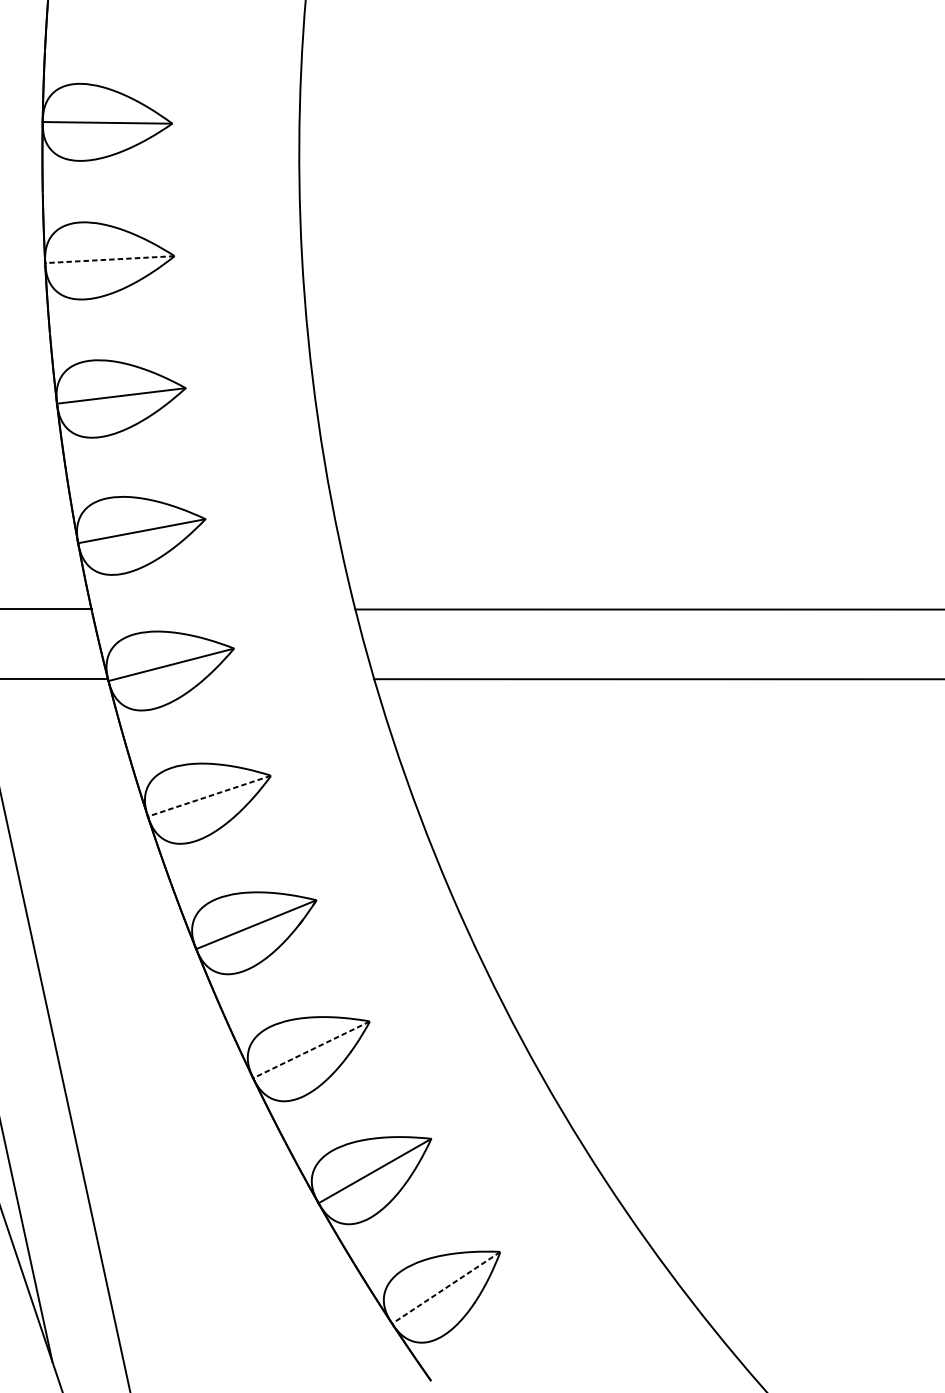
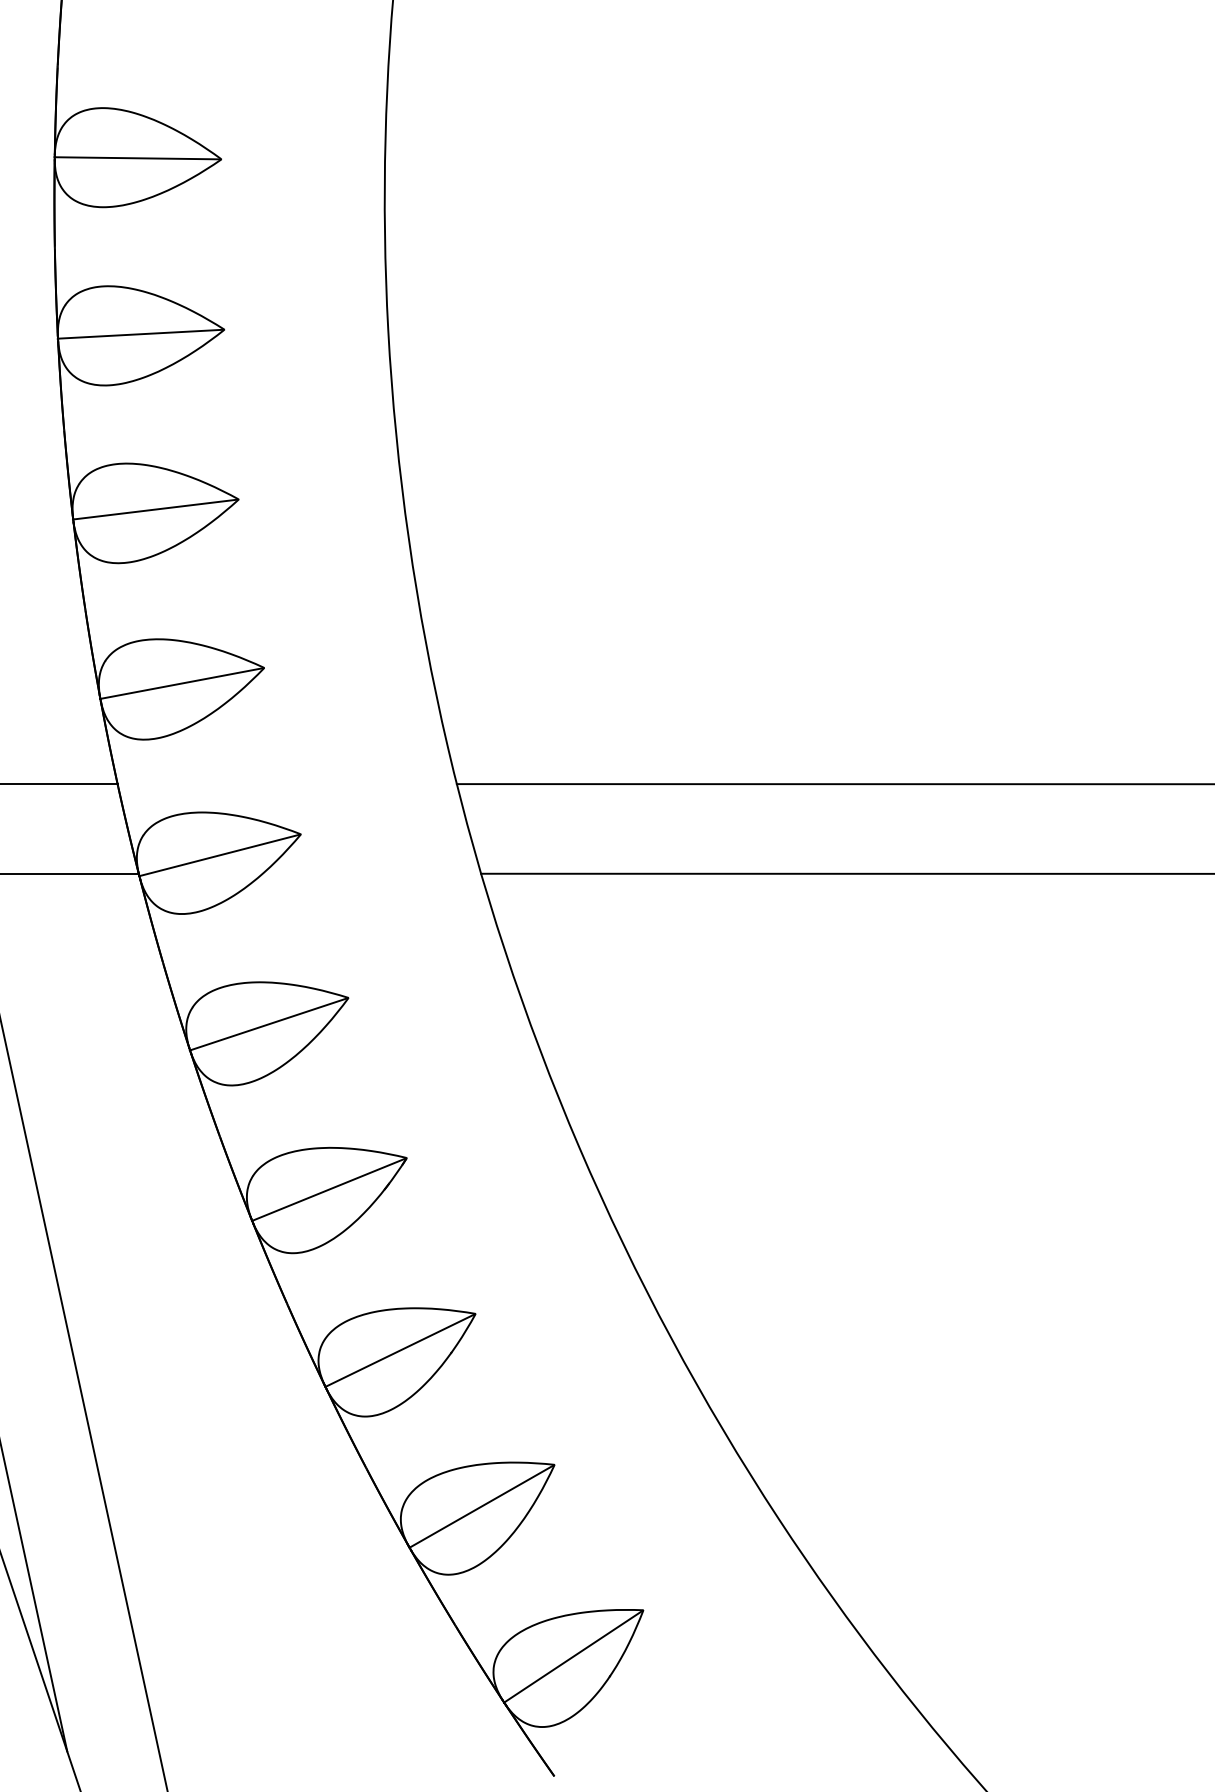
line: (109, 259) -> (140, 334), dashed -> solid
line: (208, 796) -> (268, 1024), dashed -> solid
line: (311, 1049) -> (400, 1350), dashed -> solid
line: (446, 1287) -> (573, 1656), dashed -> solid

